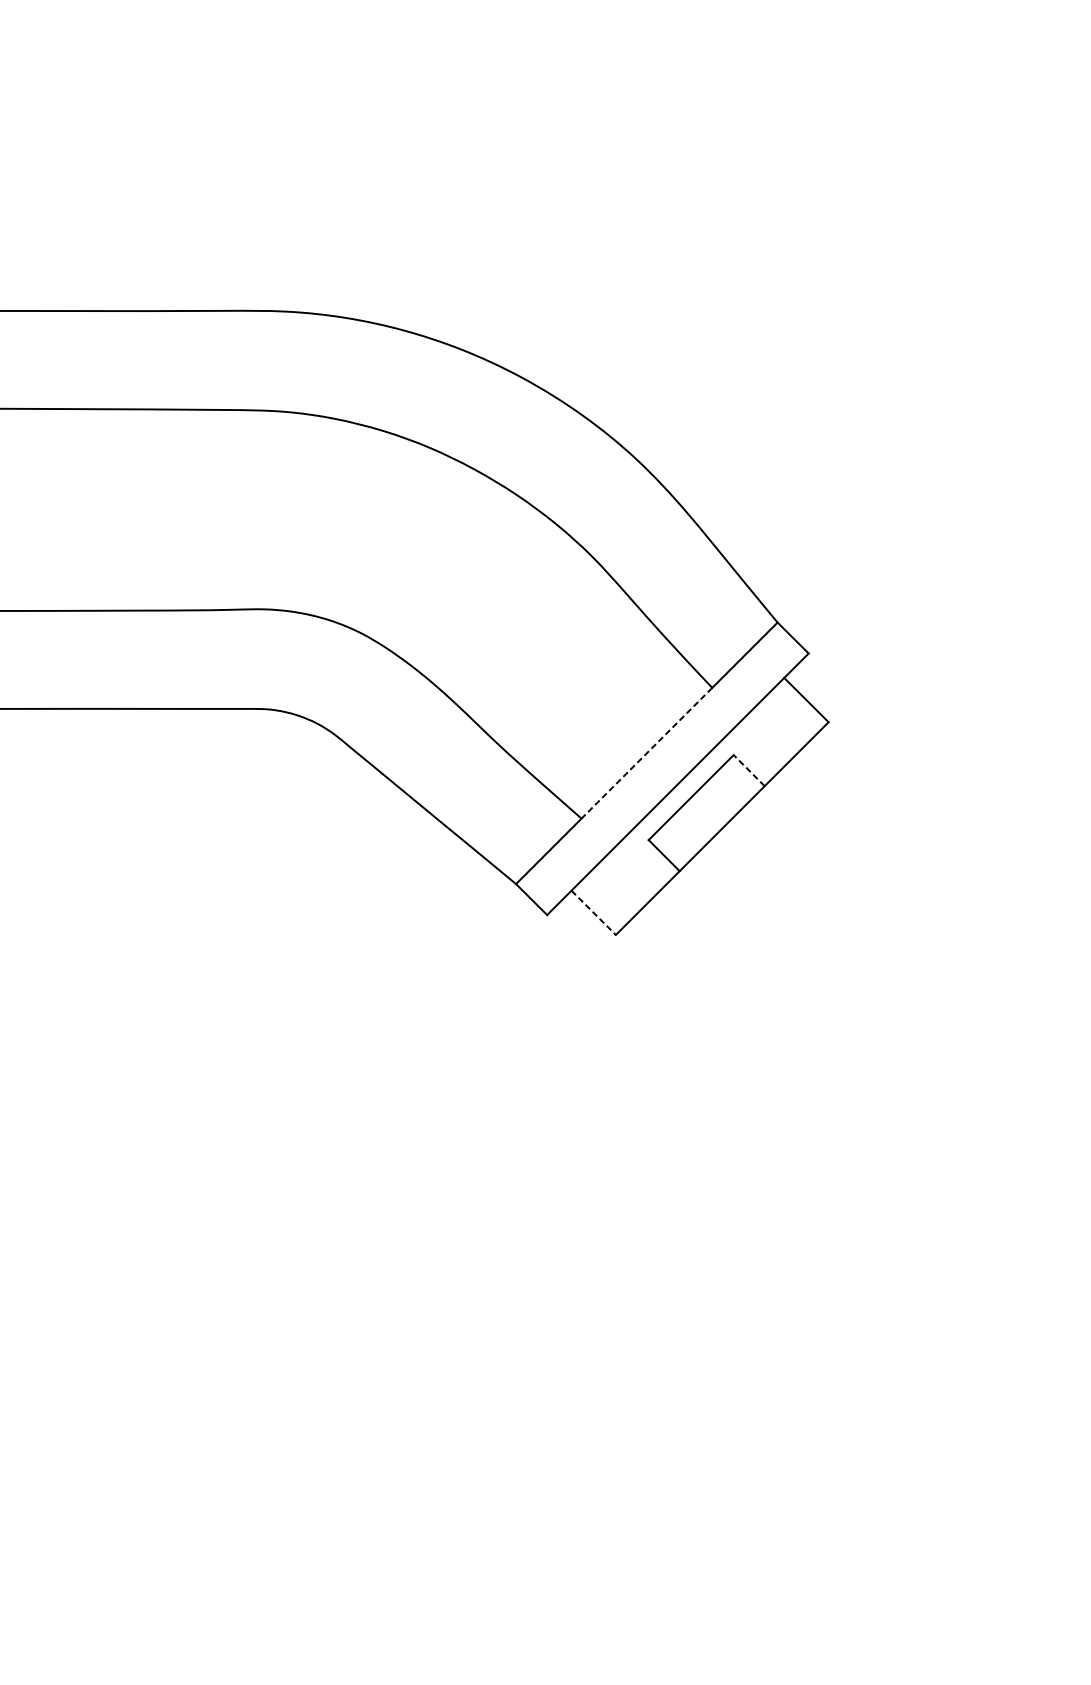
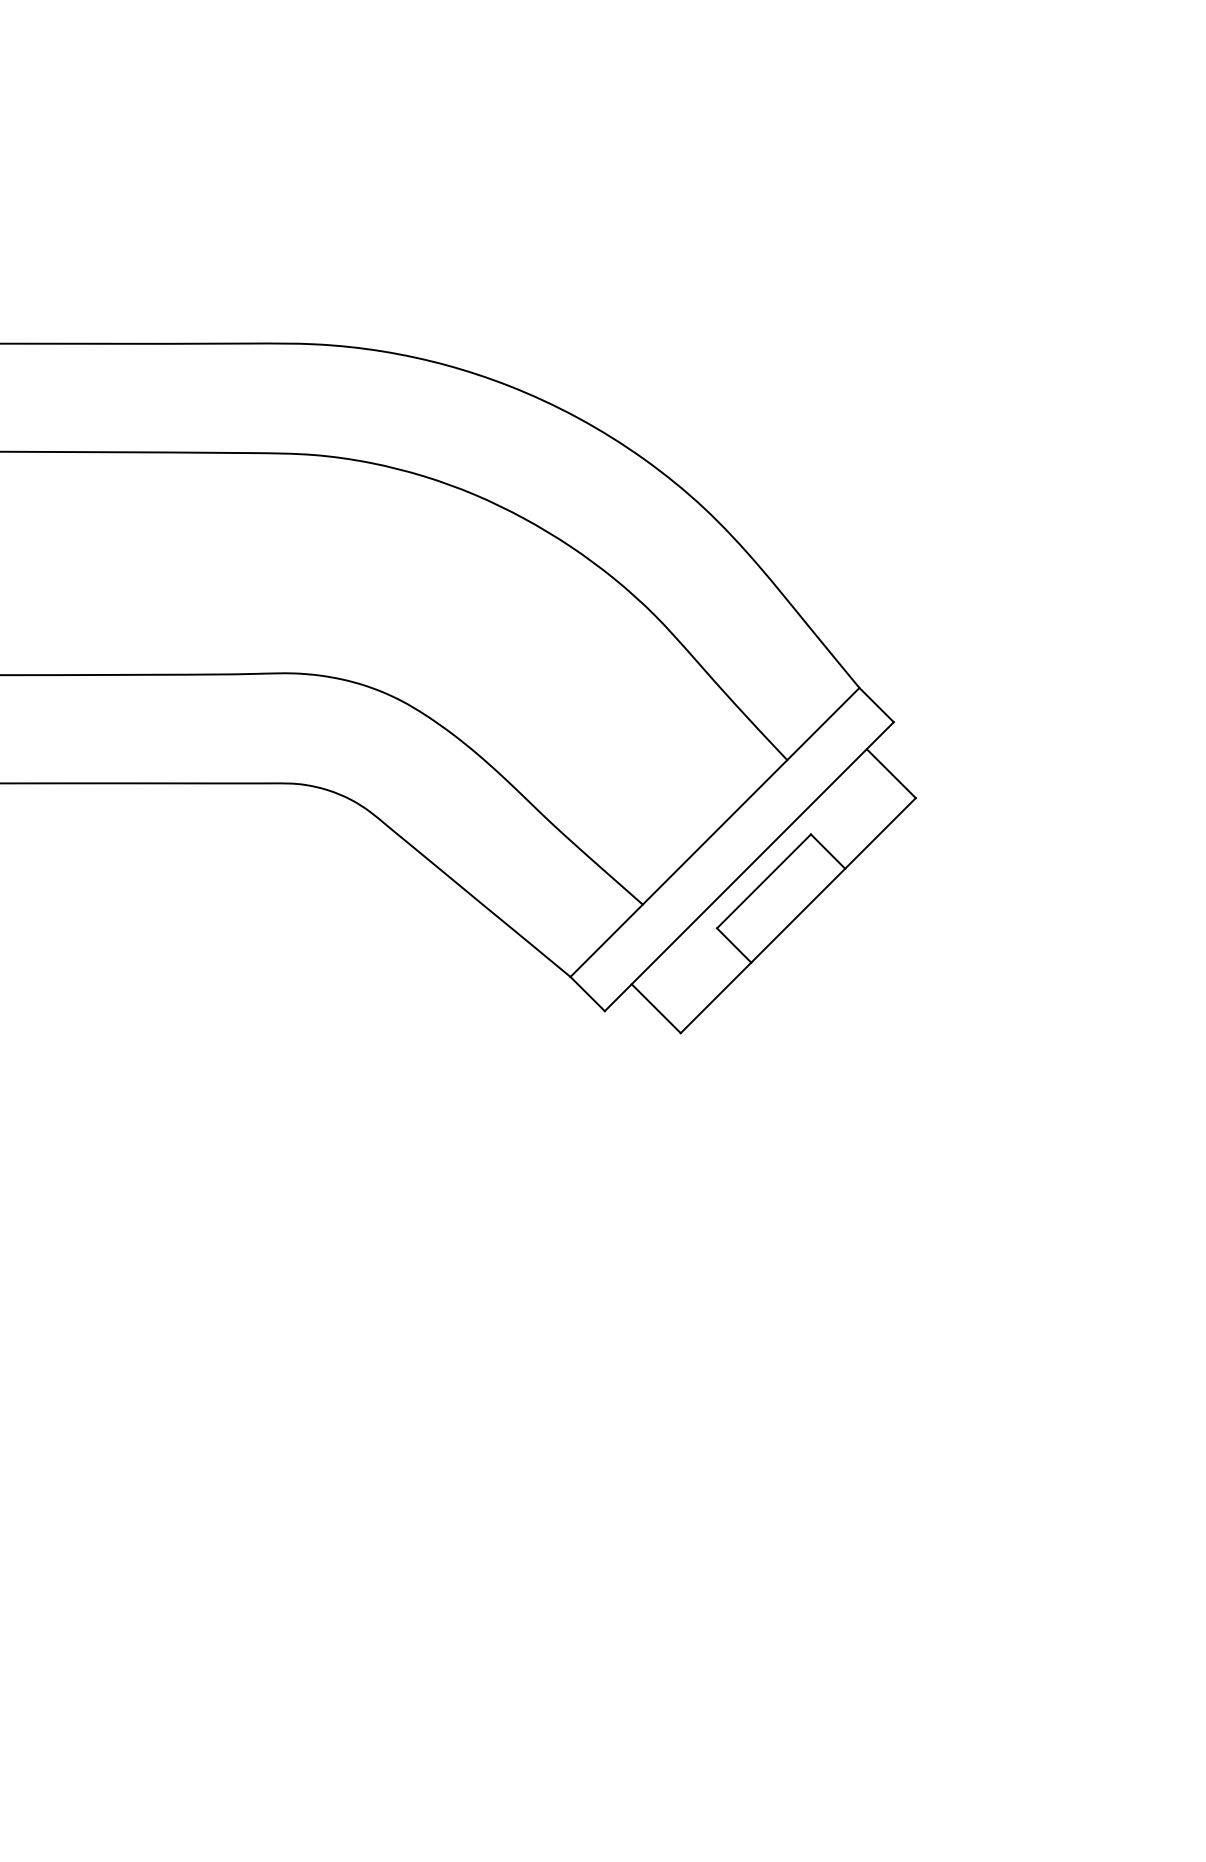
line: (646, 753) -> (714, 832), dashed -> solid
line: (748, 770) -> (827, 851), dashed -> solid
line: (593, 912) -> (656, 1008), dashed -> solid

